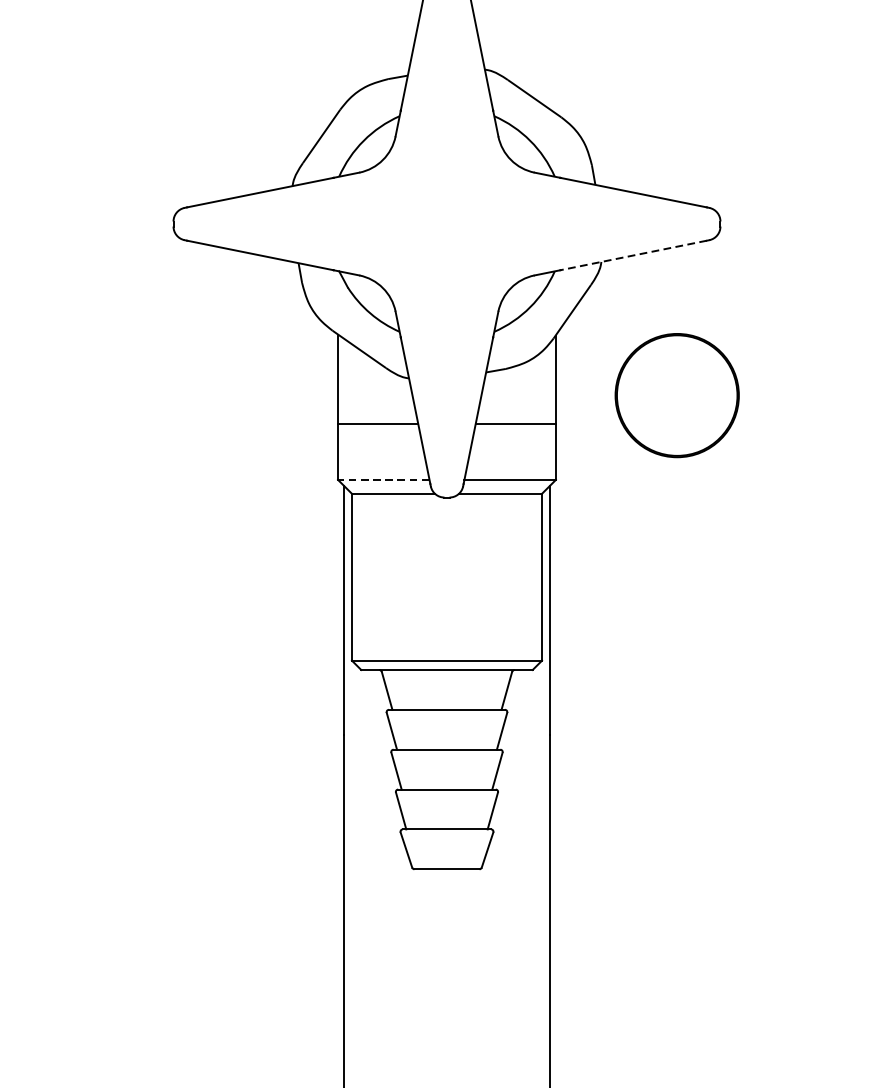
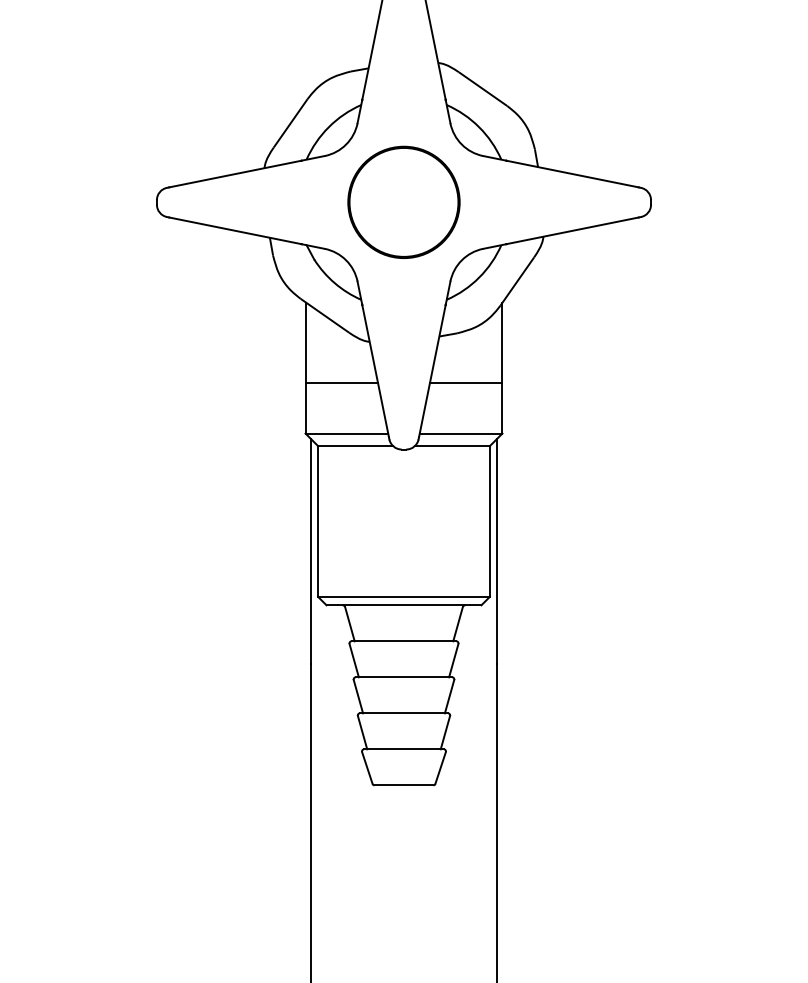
line: (633, 255) -> (572, 230), dashed -> solid
part: (676, 394) -> (403, 201), moved
line: (383, 479) -> (346, 433), dashed -> solid

